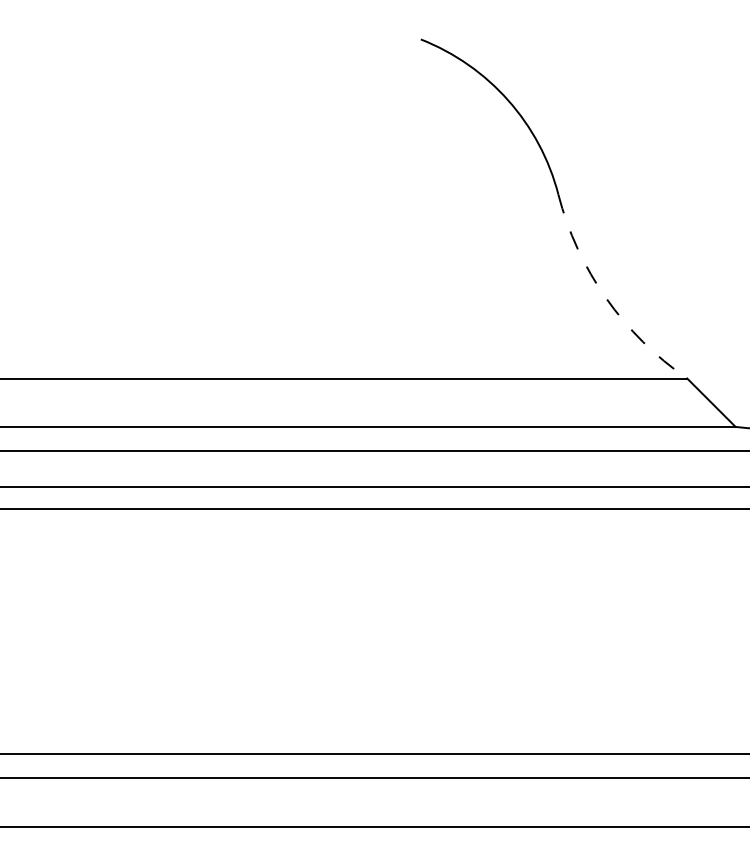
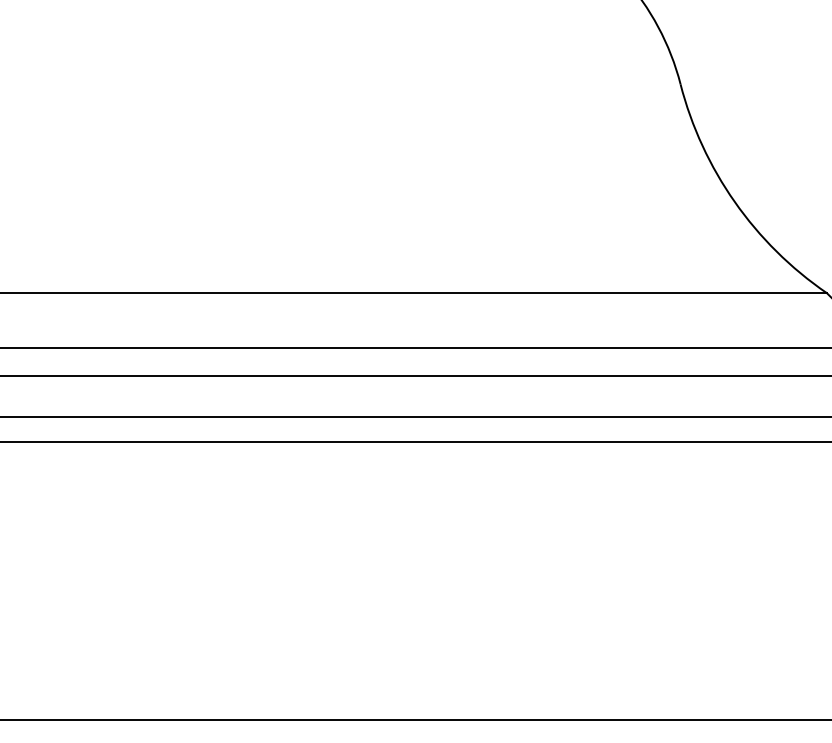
arc: (606, 298) -> (735, 202), dashed -> solid

